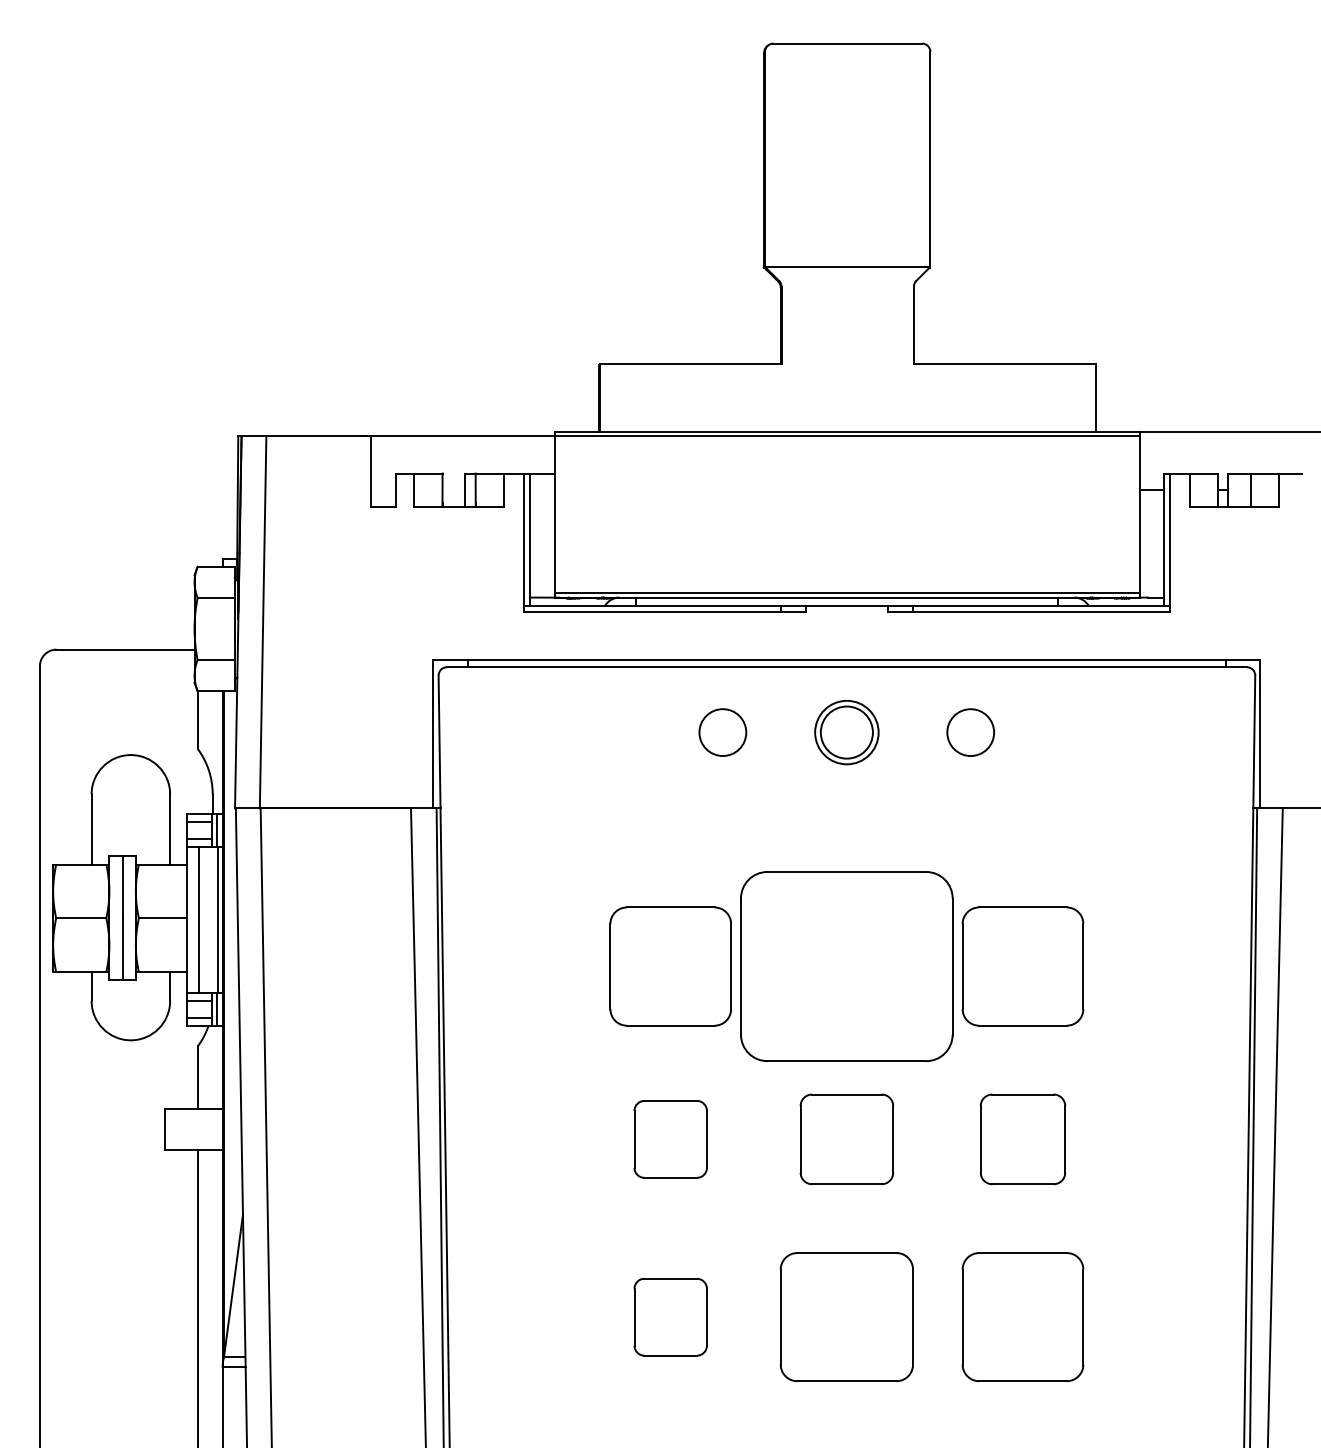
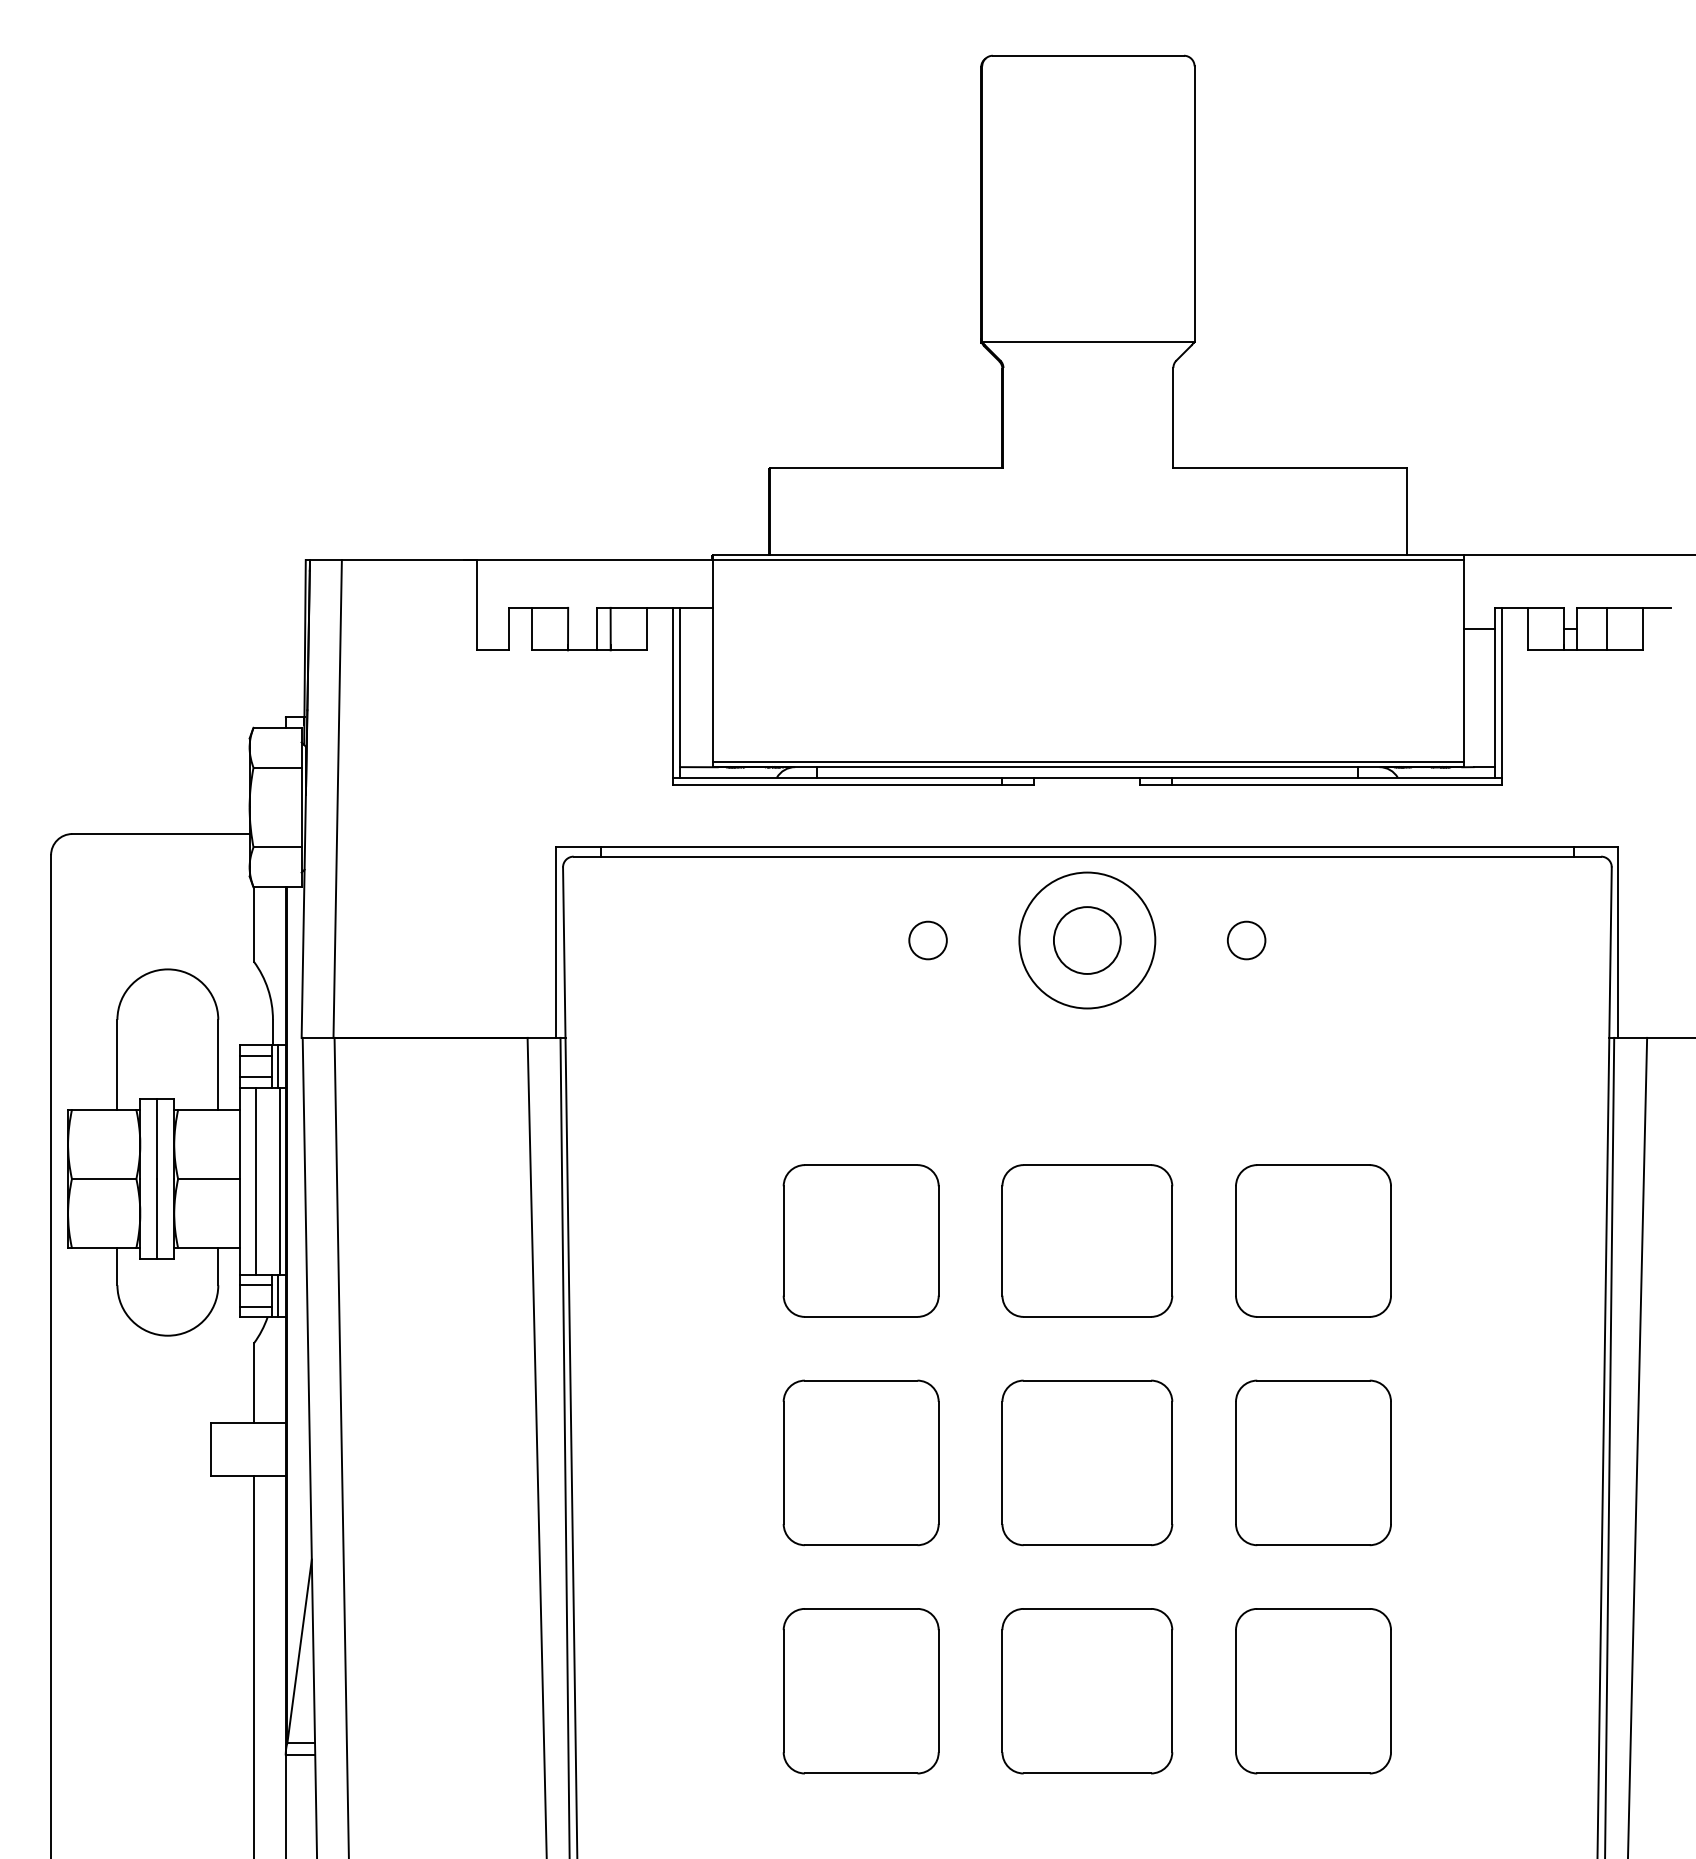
circle: (722, 732) -> (927, 940), size x0.62
circle: (846, 732) -> (1087, 940), size x1.67
circle: (970, 732) -> (1246, 940), size x0.62
part: (846, 966) -> (1087, 1240), size x0.62
part: (670, 1139) -> (860, 1462), size x1.67
part: (846, 1139) -> (1087, 1462), size x1.43
part: (1022, 1139) -> (1313, 1462), size x1.43
part: (670, 1317) -> (860, 1691), size x1.67

